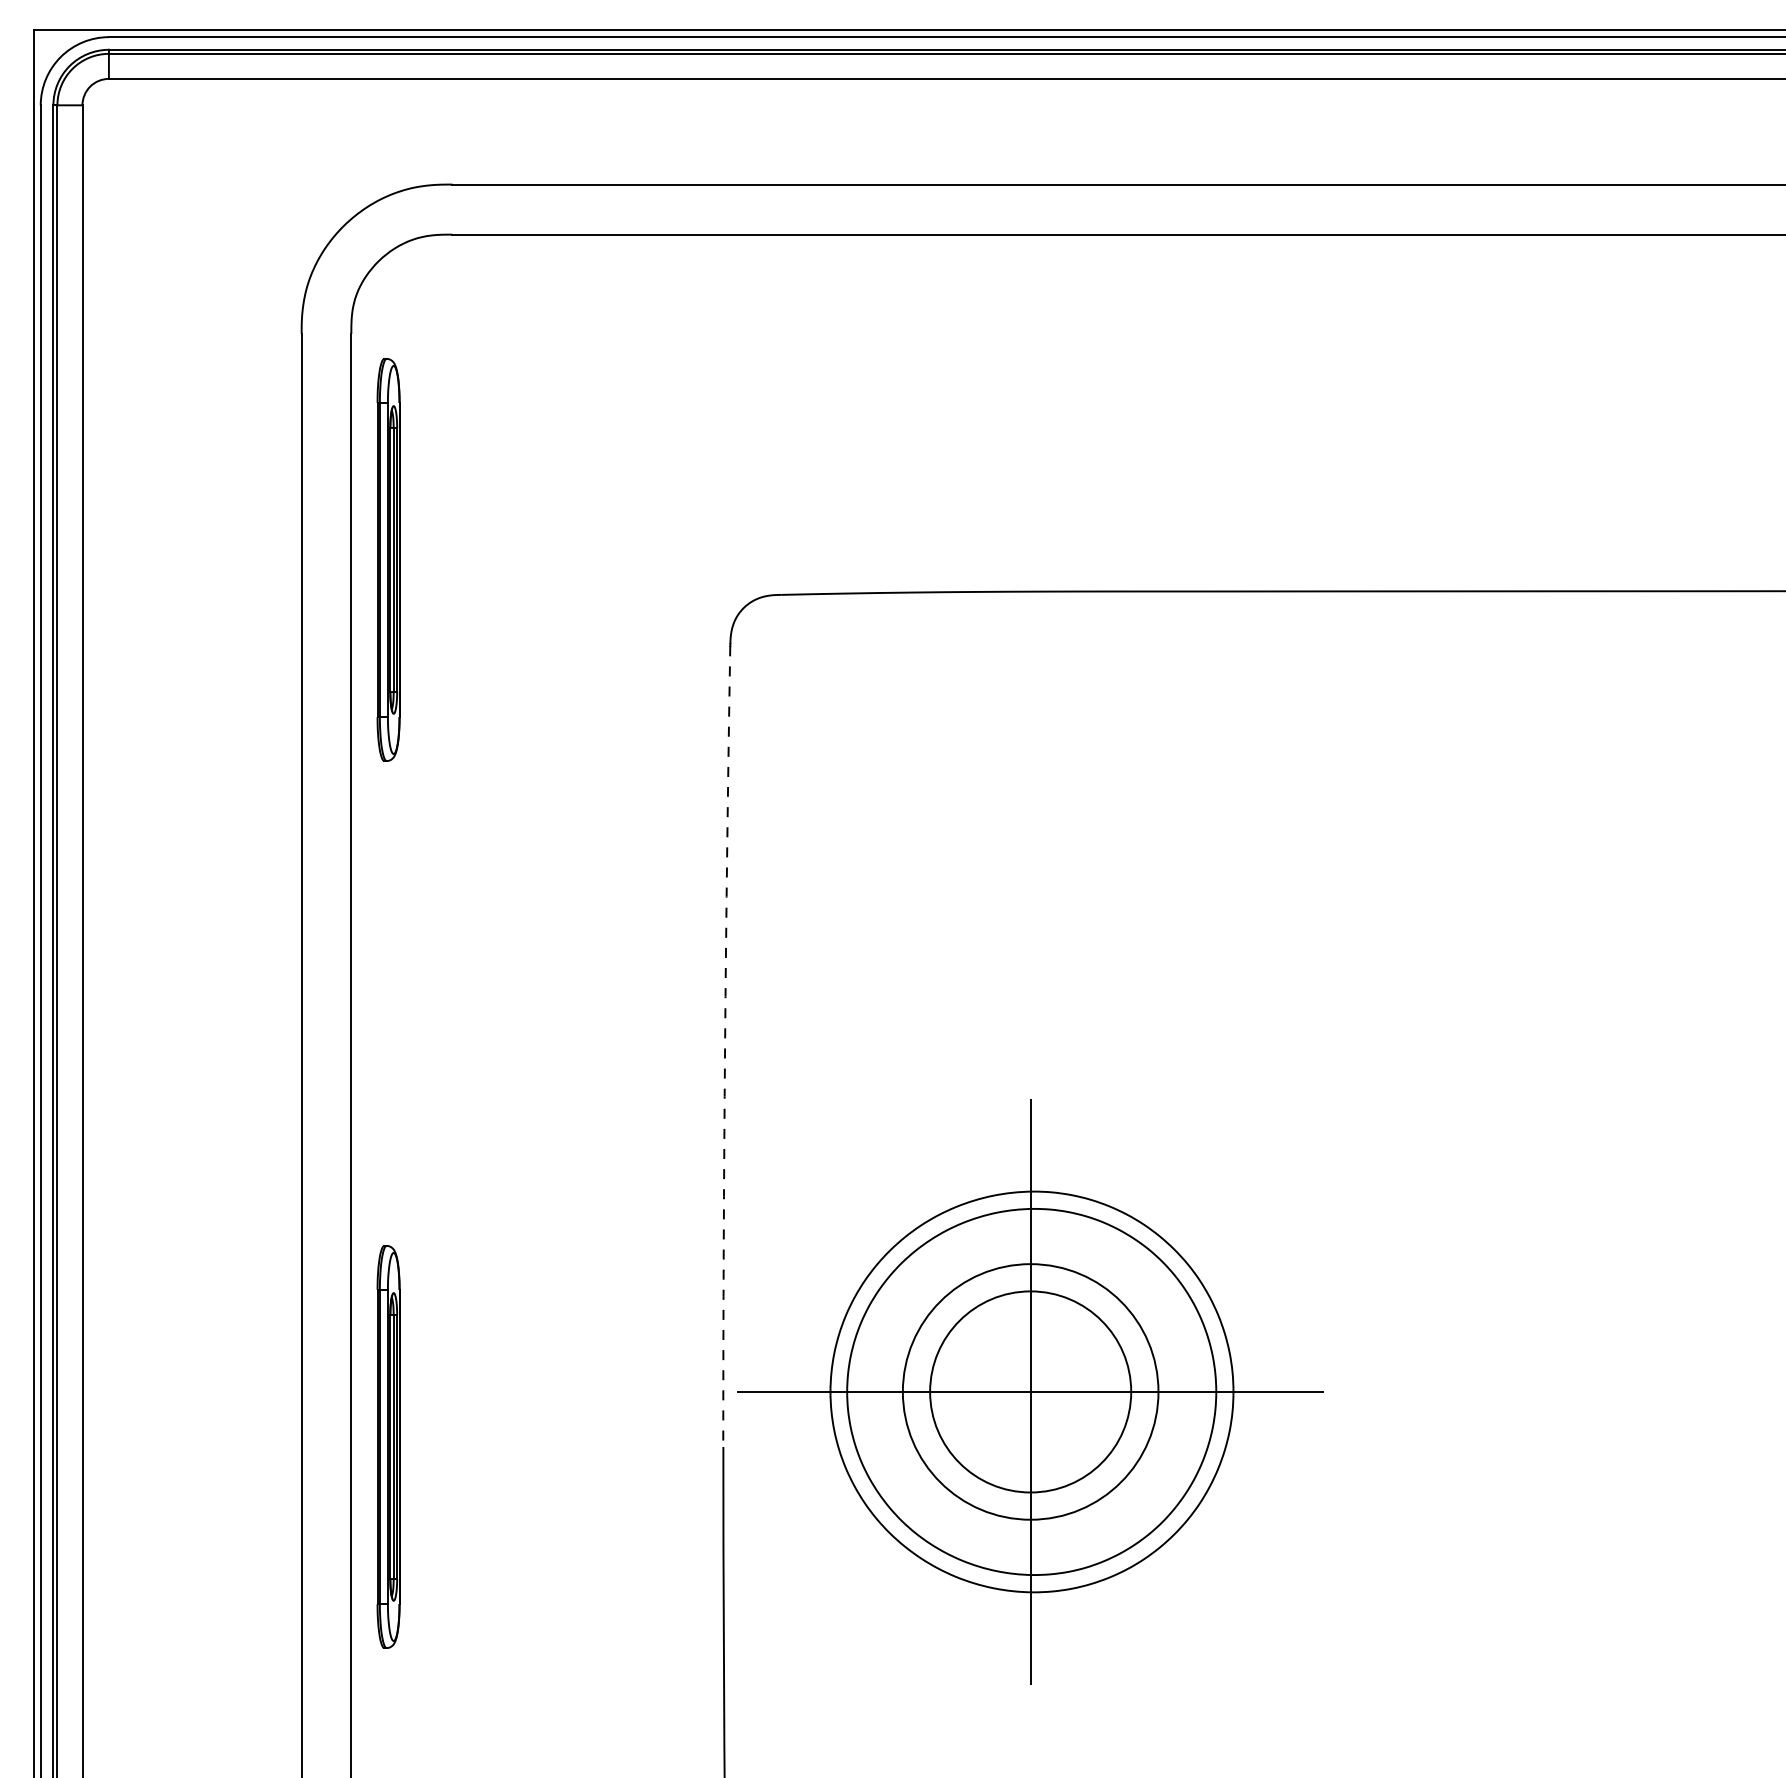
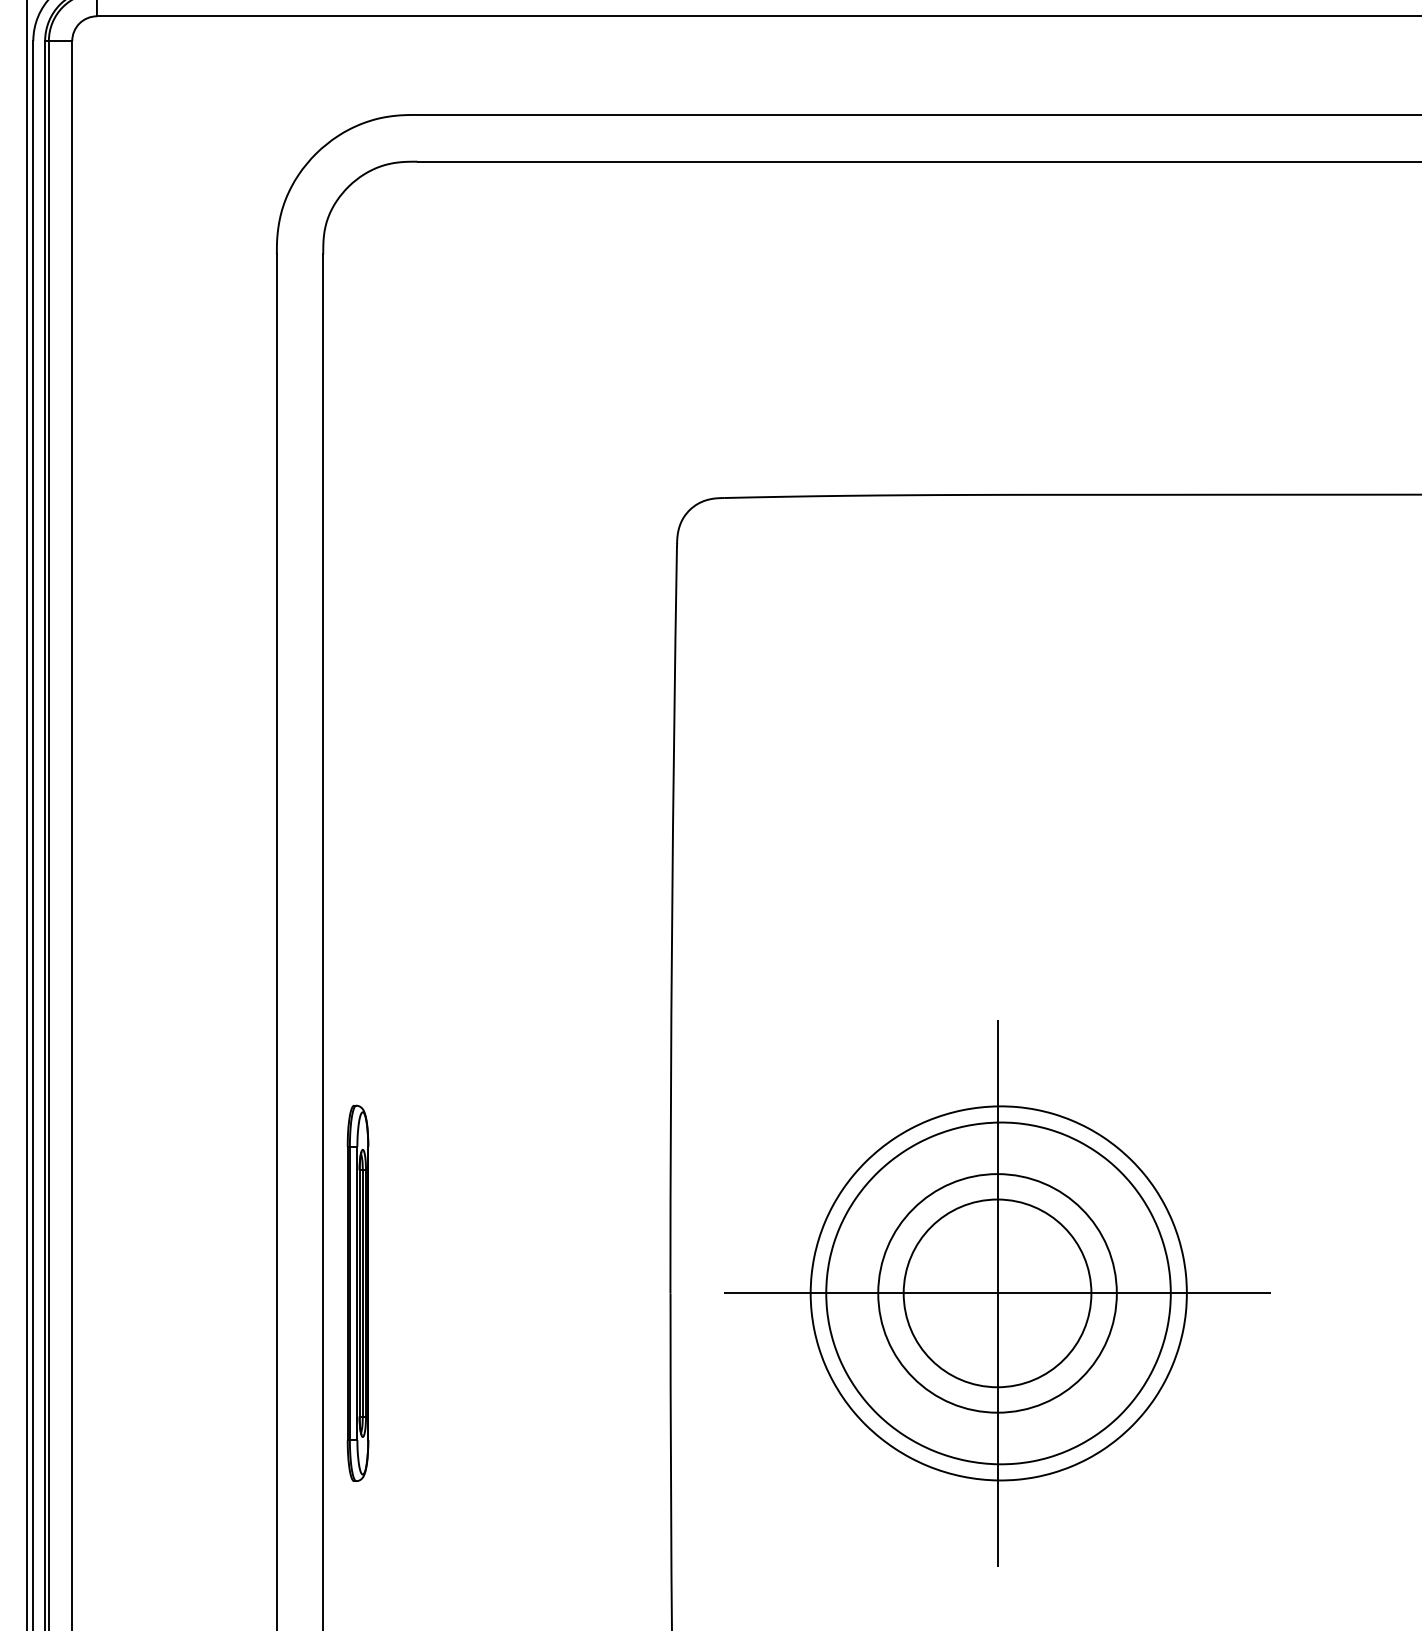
part: (388, 559) -> (357, 464), removed
arc: (725, 1046) -> (672, 919), dashed -> solid
part: (1030, 1391) -> (997, 1292), moved

